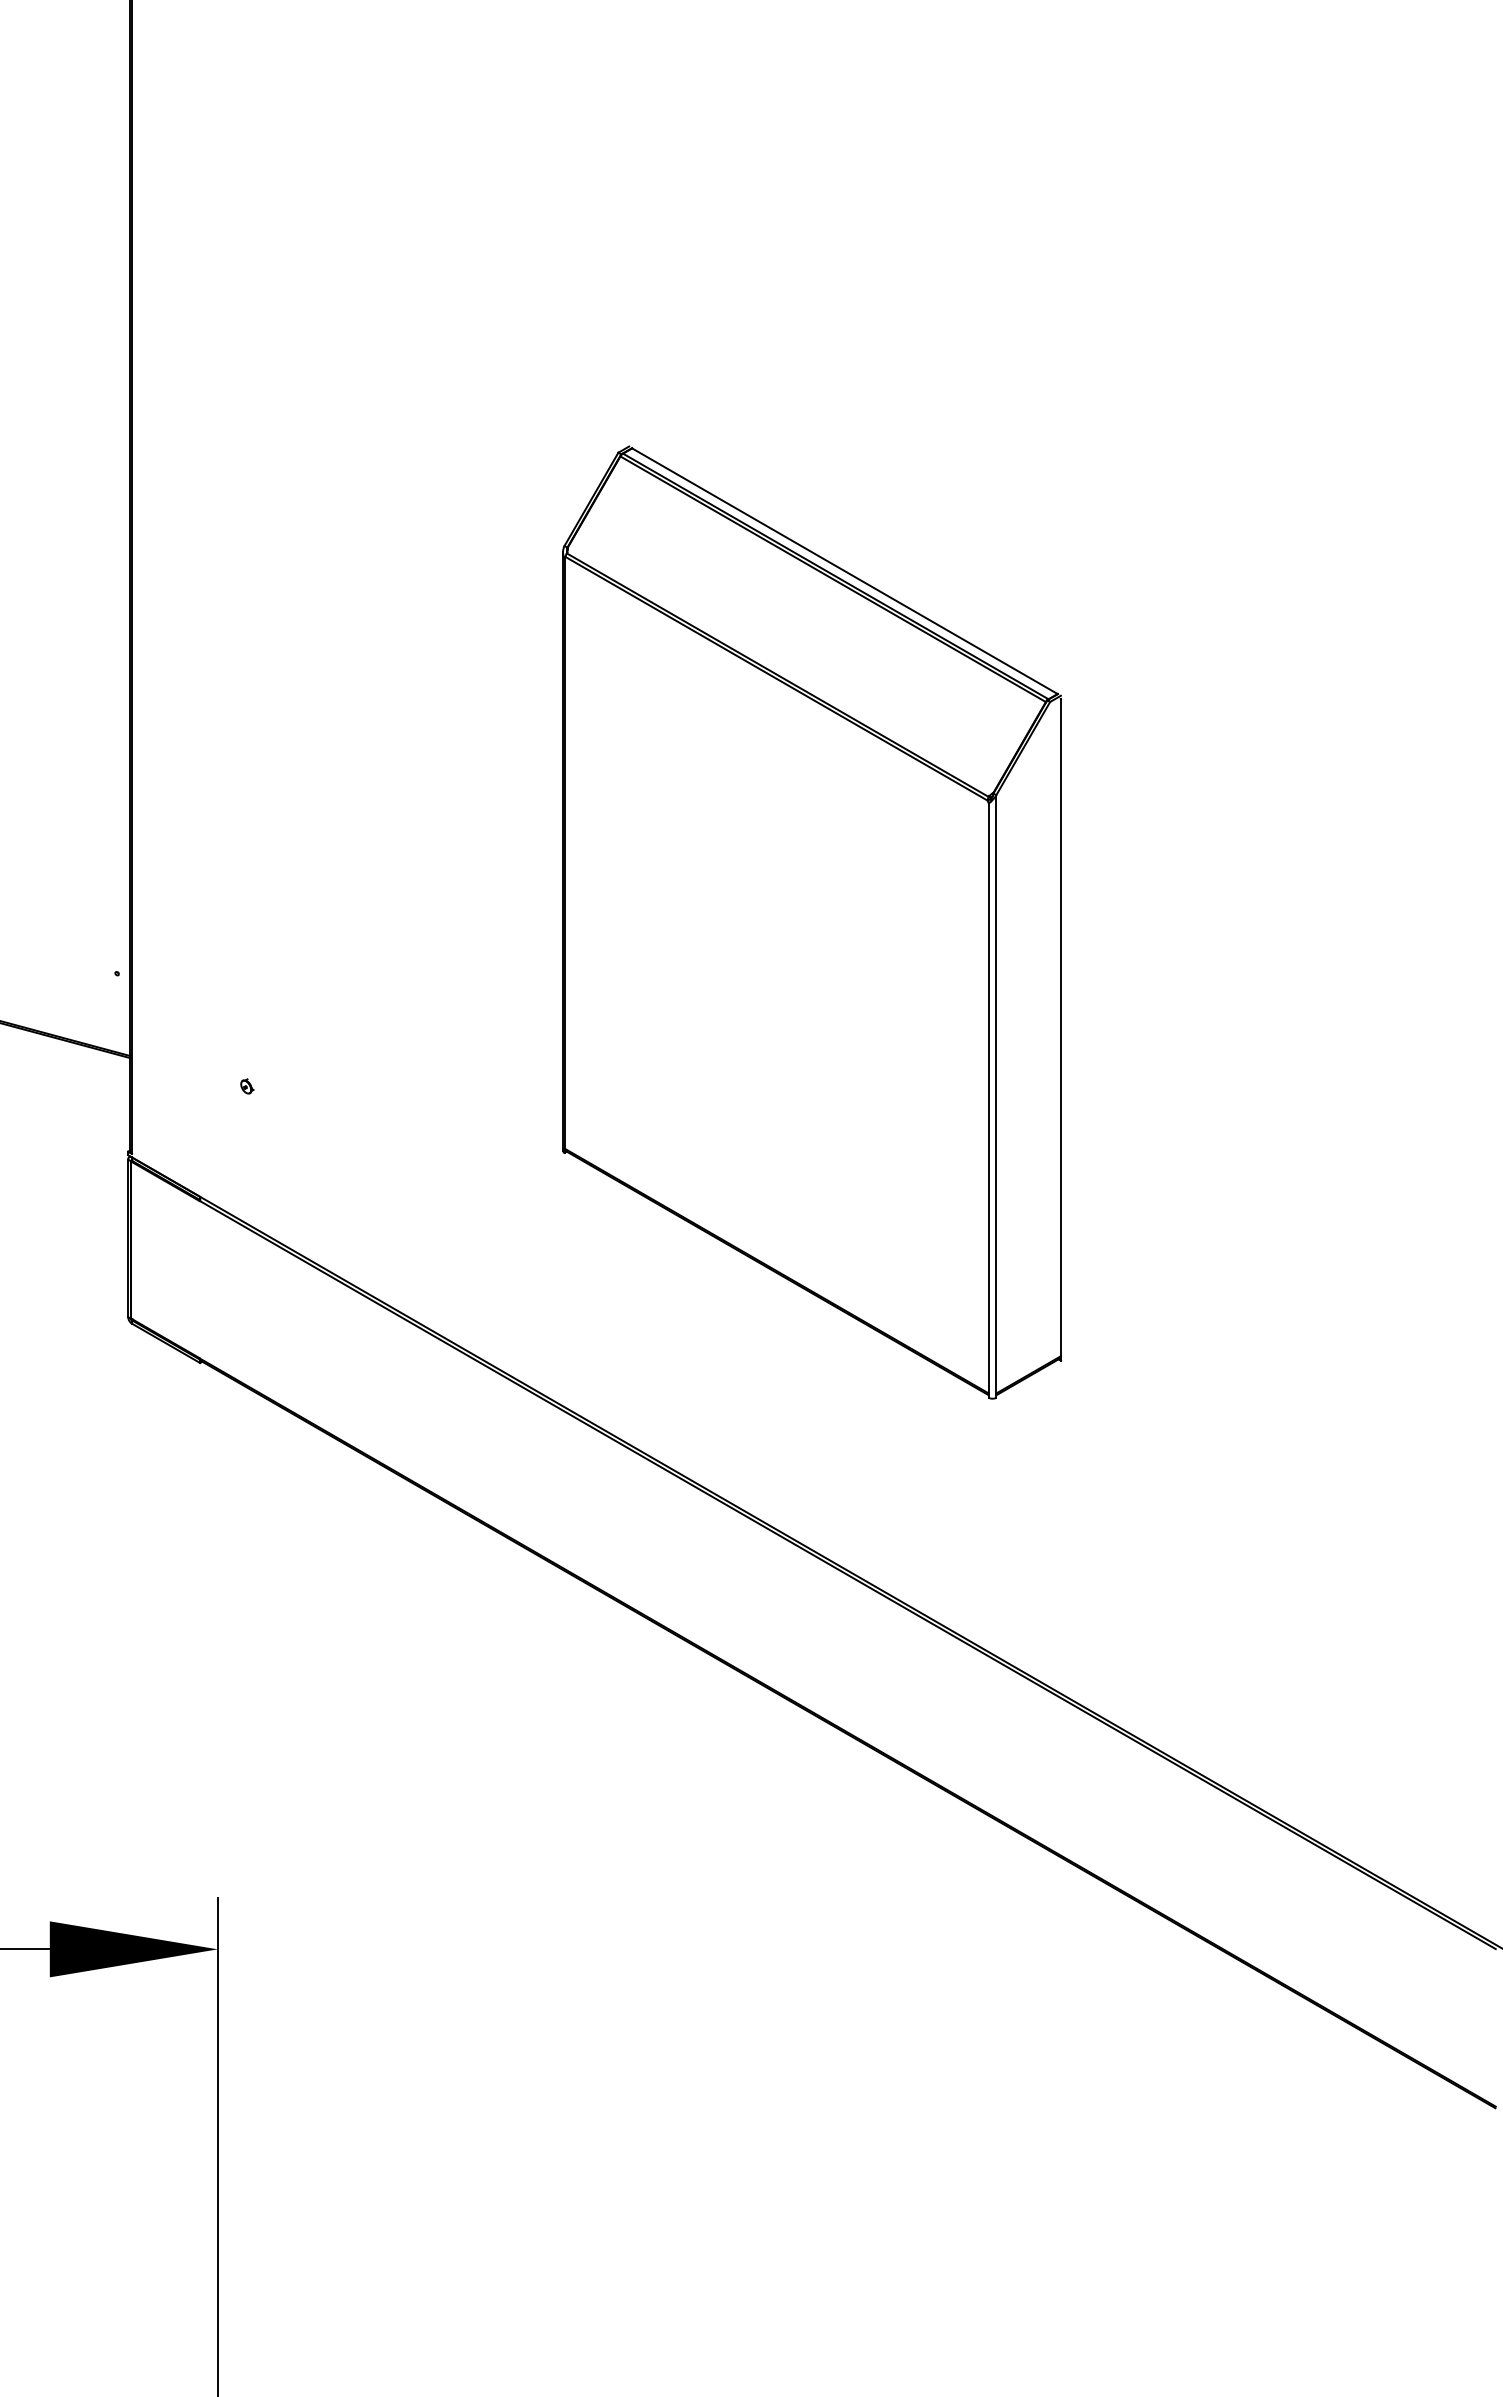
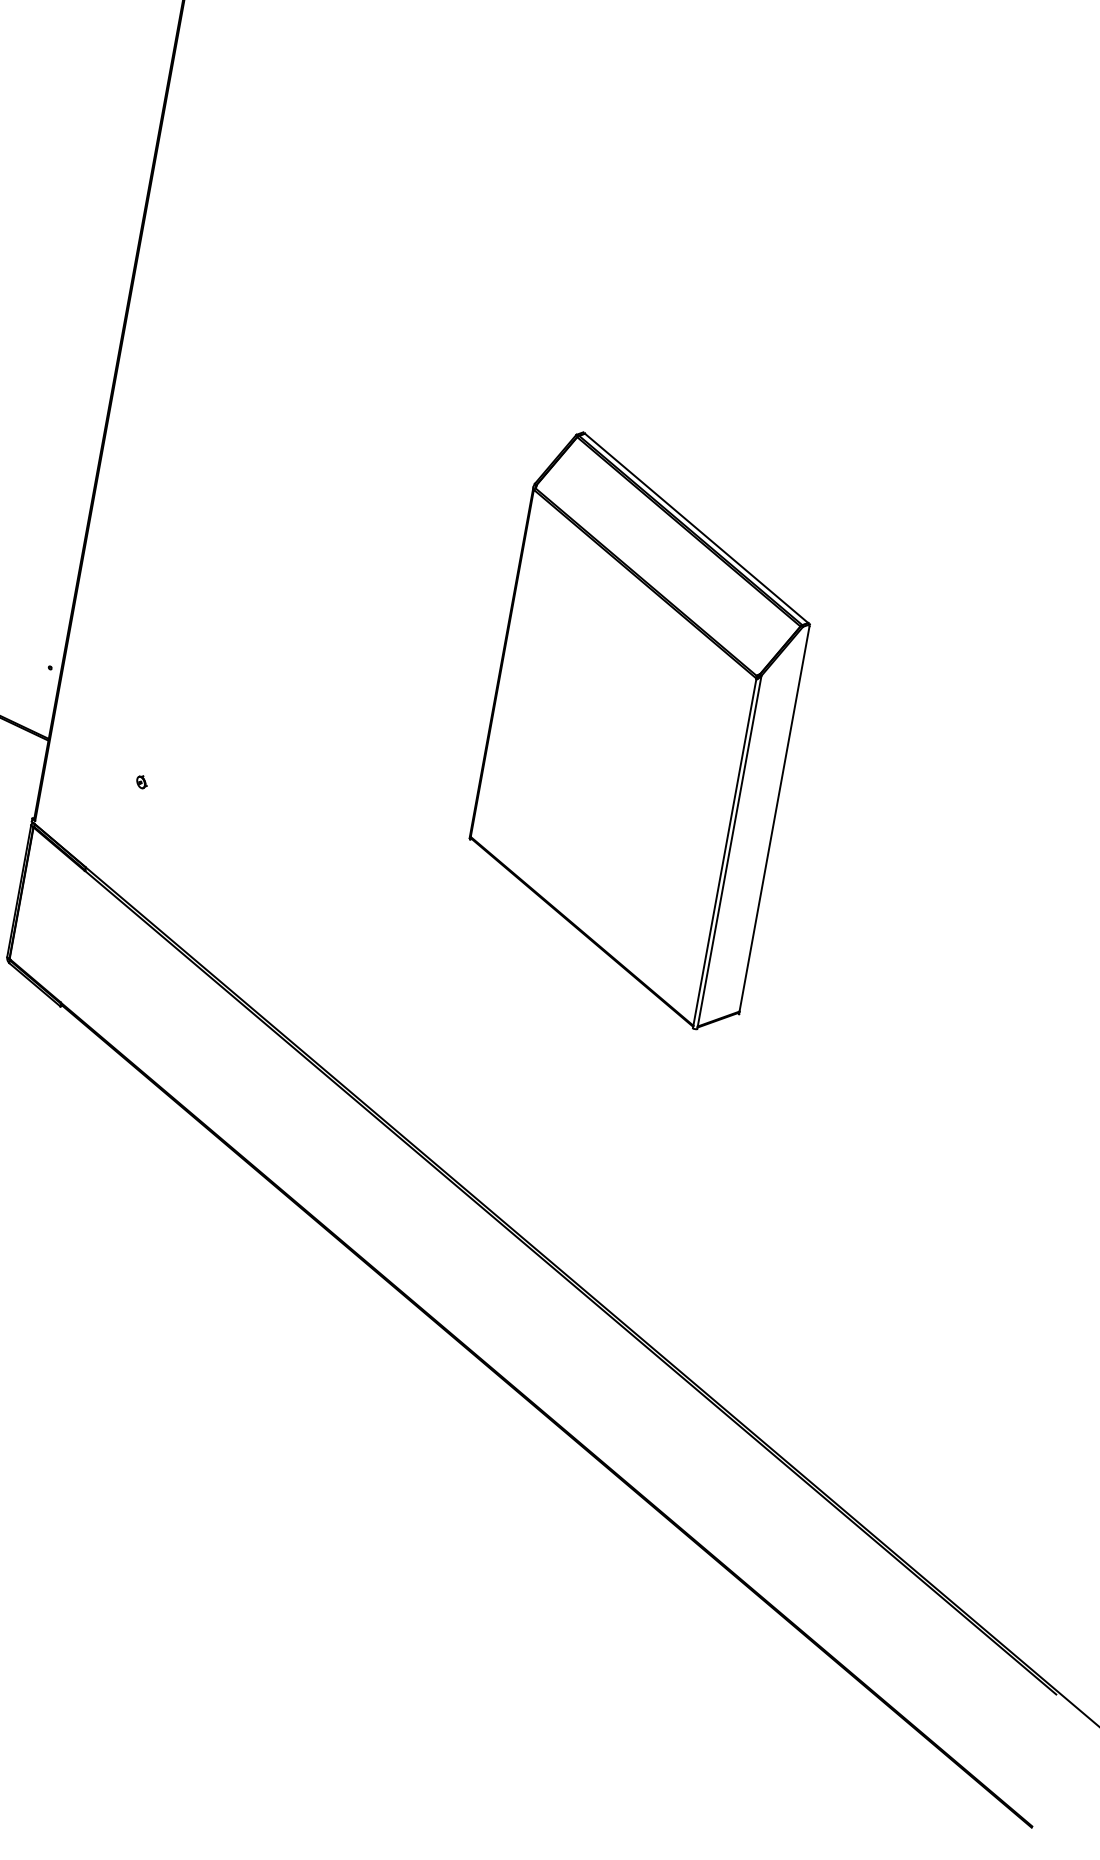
part: (811, 922) -> (639, 730), size x0.7

